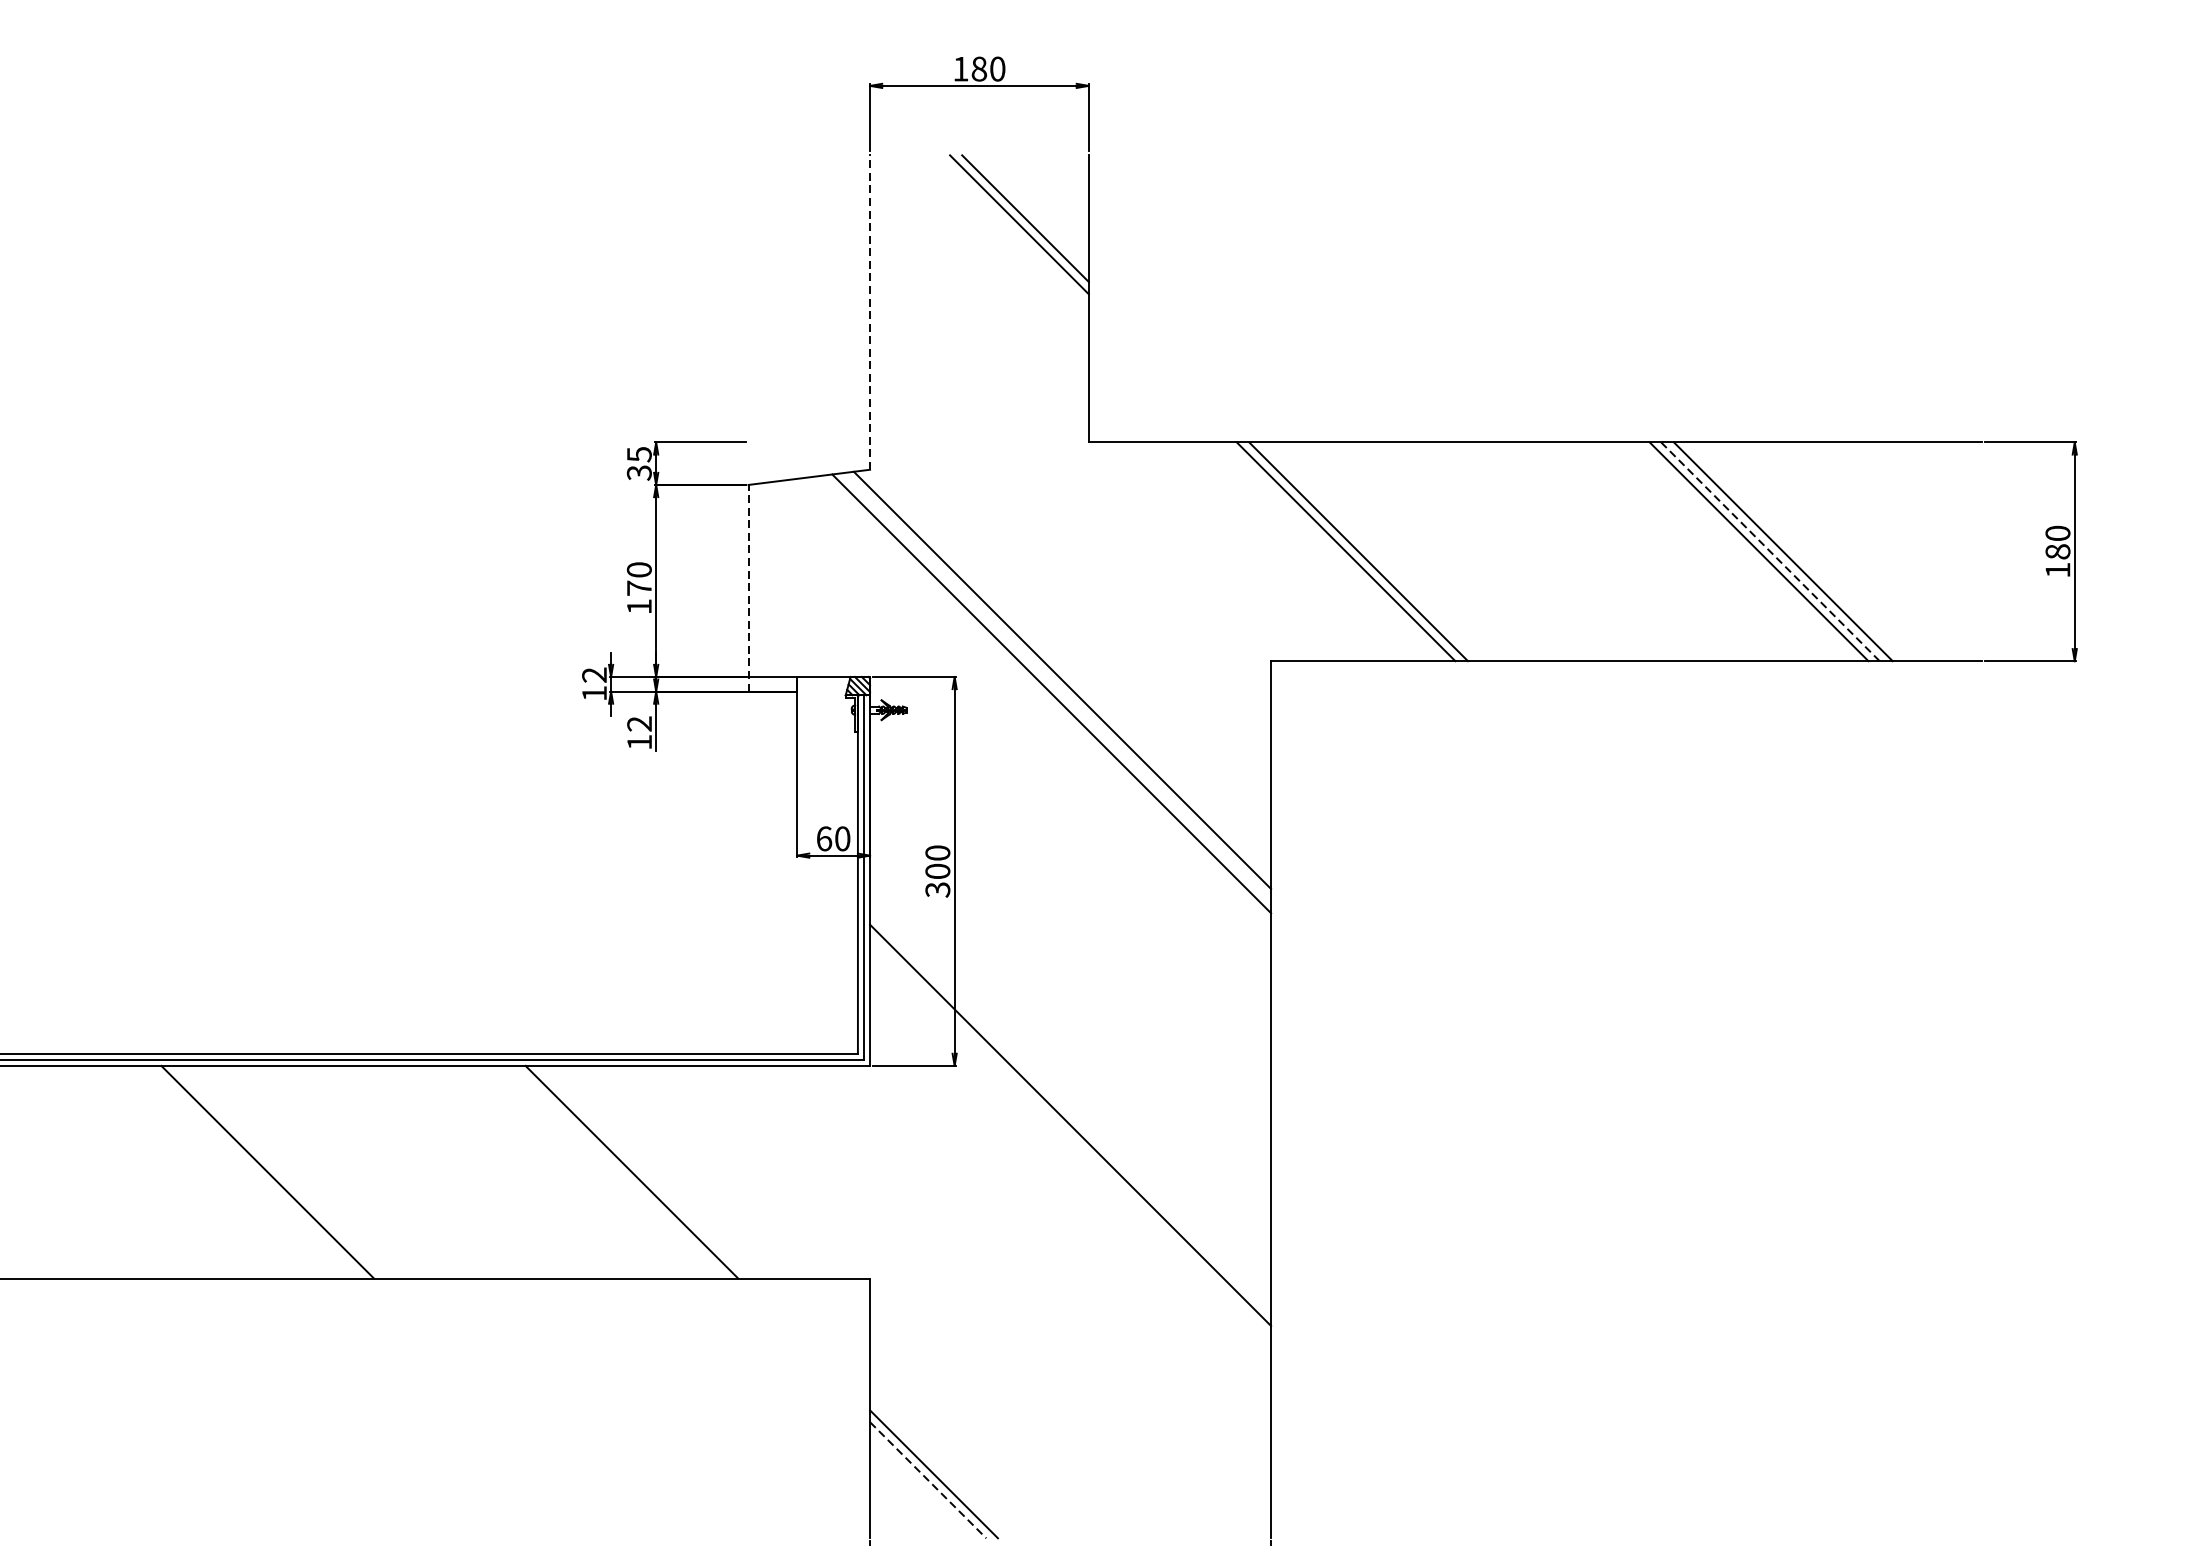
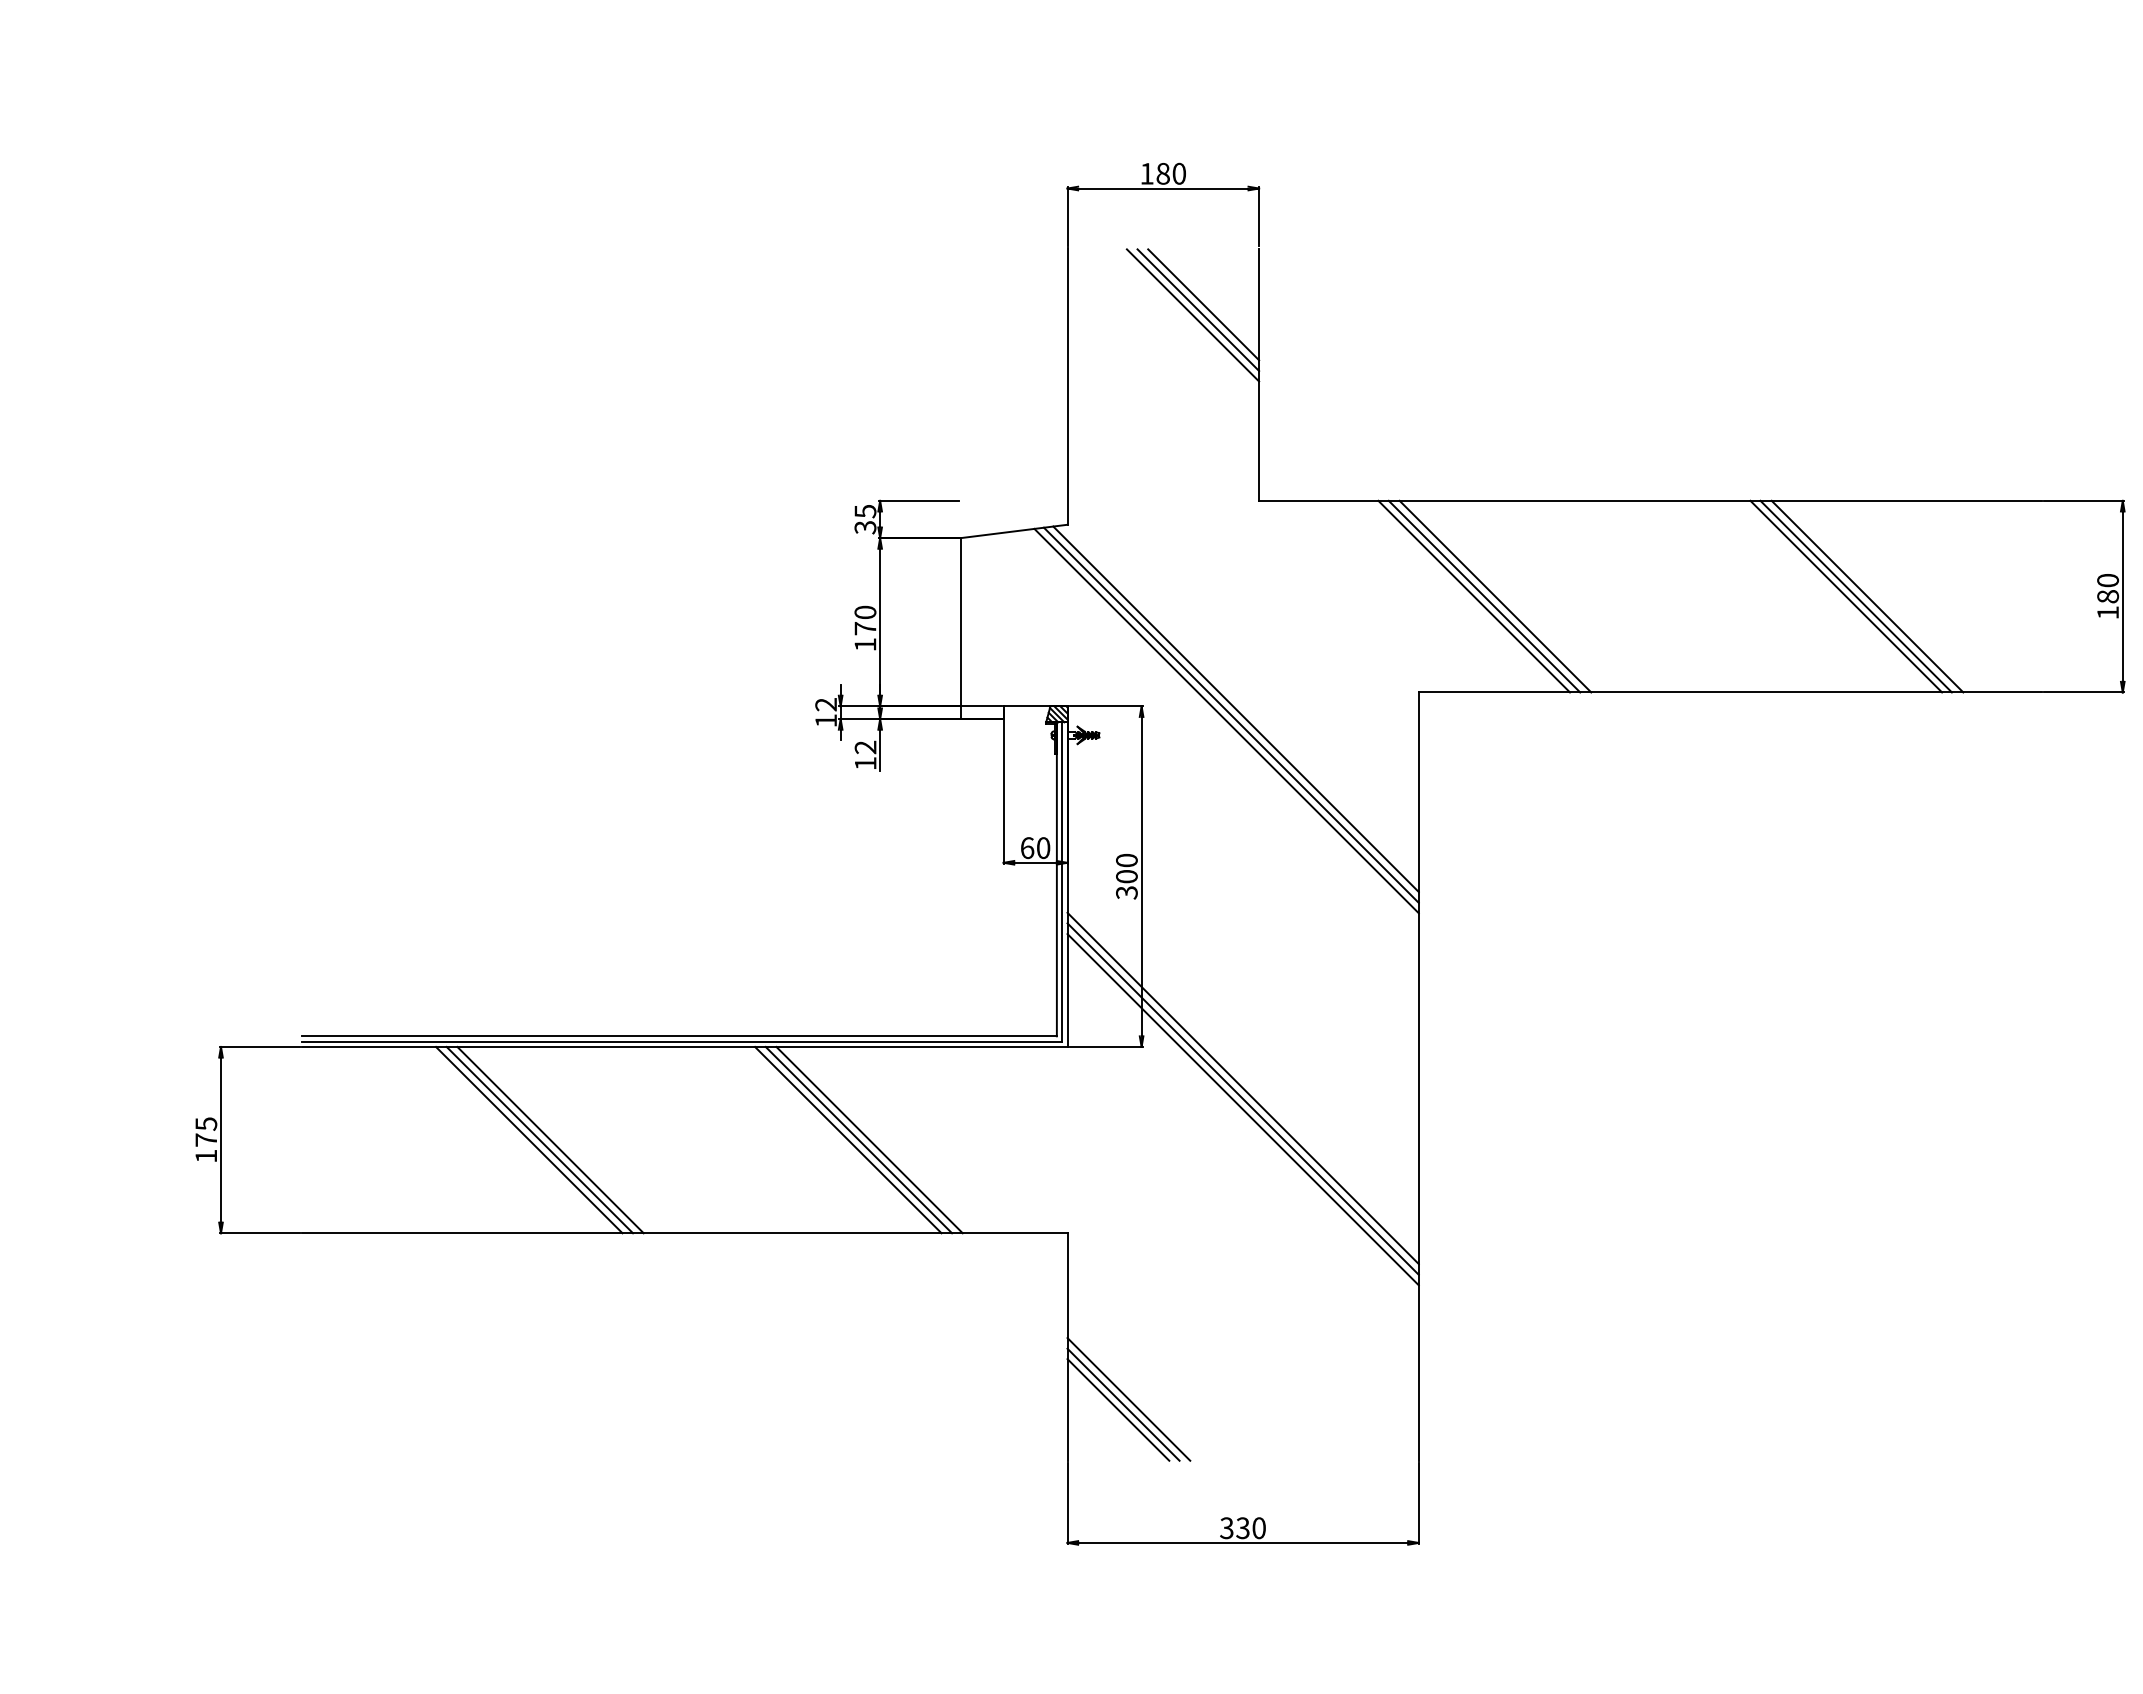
line: (1012, 230) -> (1192, 315), added
line: (870, 310) -> (1067, 385), dashed -> solid
line: (1334, 551) -> (1474, 596), added
line: (1769, 551) -> (1855, 596), dashed -> solid
line: (749, 588) -> (961, 628), dashed -> solid
line: (1056, 686) -> (1230, 714), added
line: (1069, 1113) -> (1242, 1088), added
line: (1069, 1137) -> (1242, 1109), added
line: (255, 1171) -> (529, 1139), added
line: (279, 1171) -> (550, 1139), added
line: (620, 1171) -> (848, 1139), added
line: (644, 1171) -> (869, 1139), added
line: (939, 1468) -> (1128, 1399), added
line: (928, 1479) -> (1118, 1409), dashed -> solid

